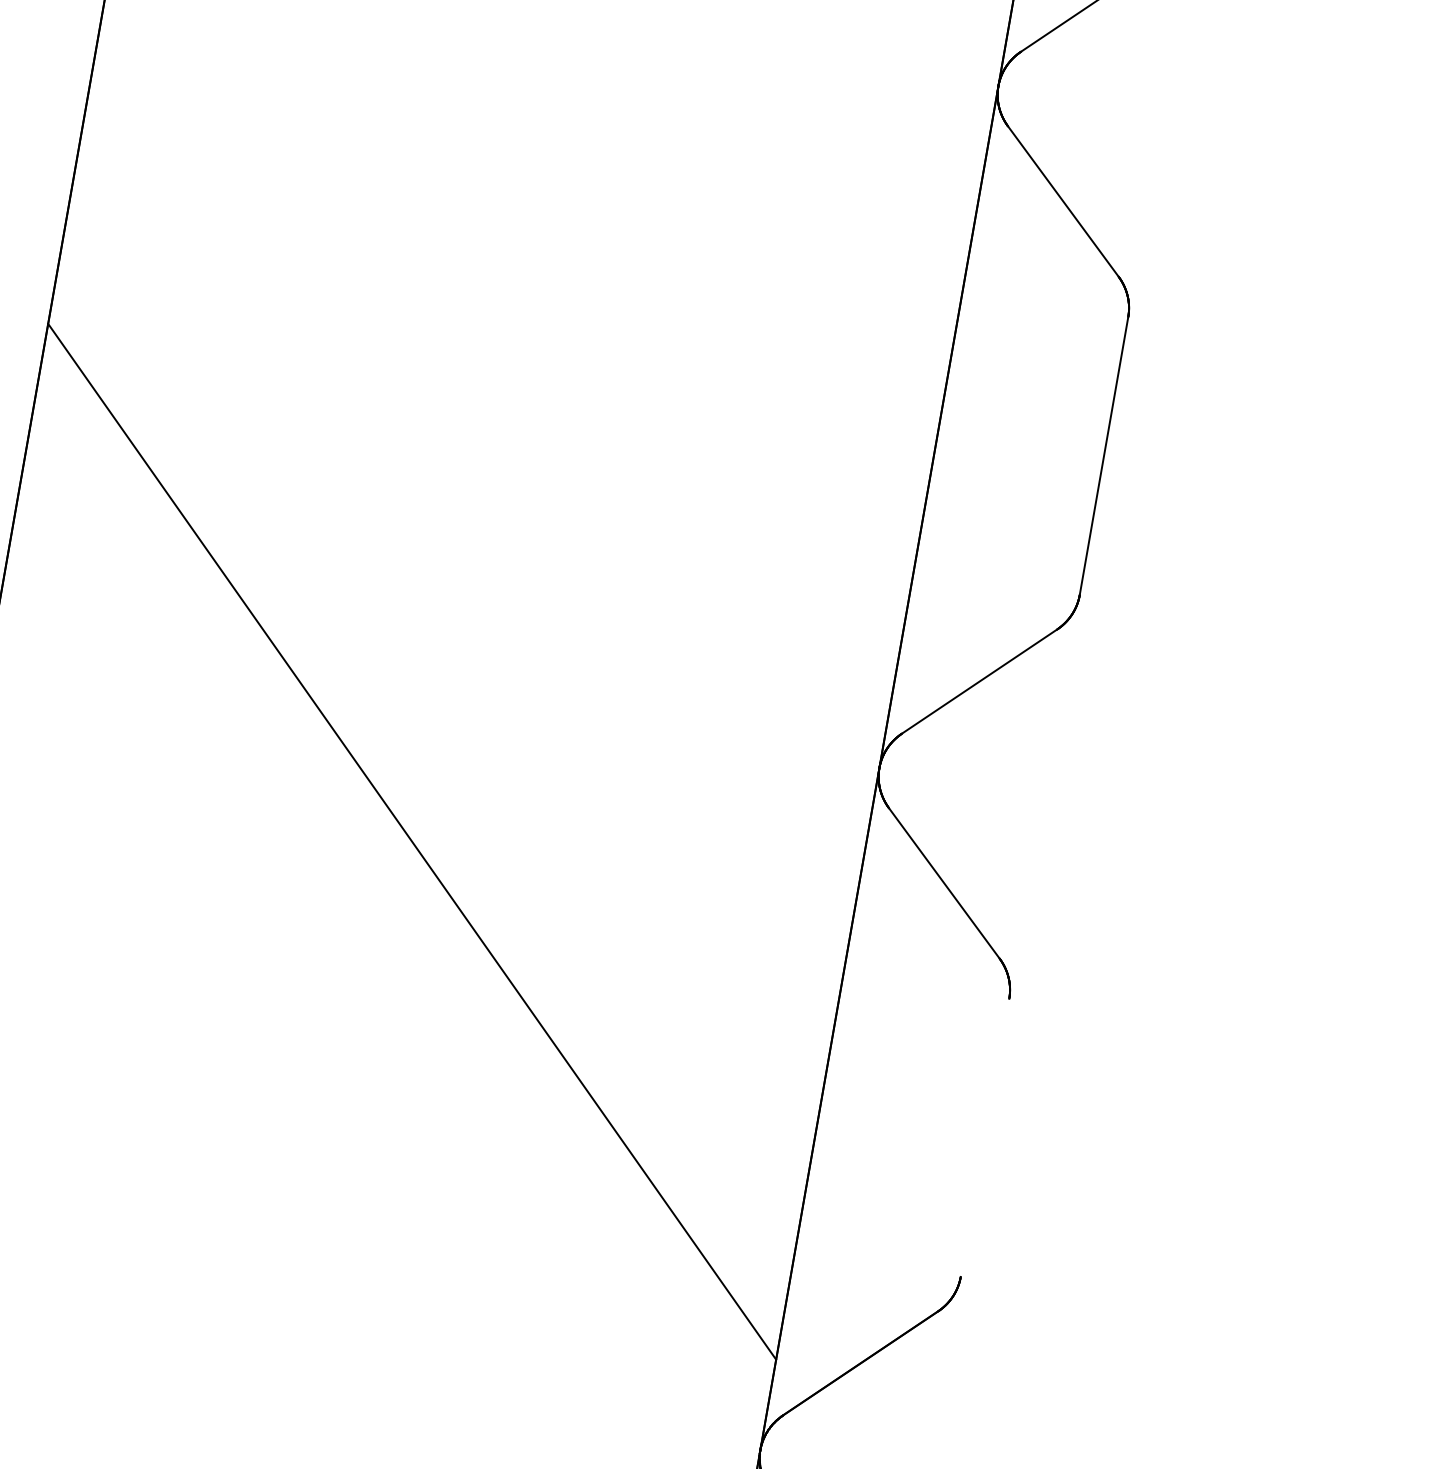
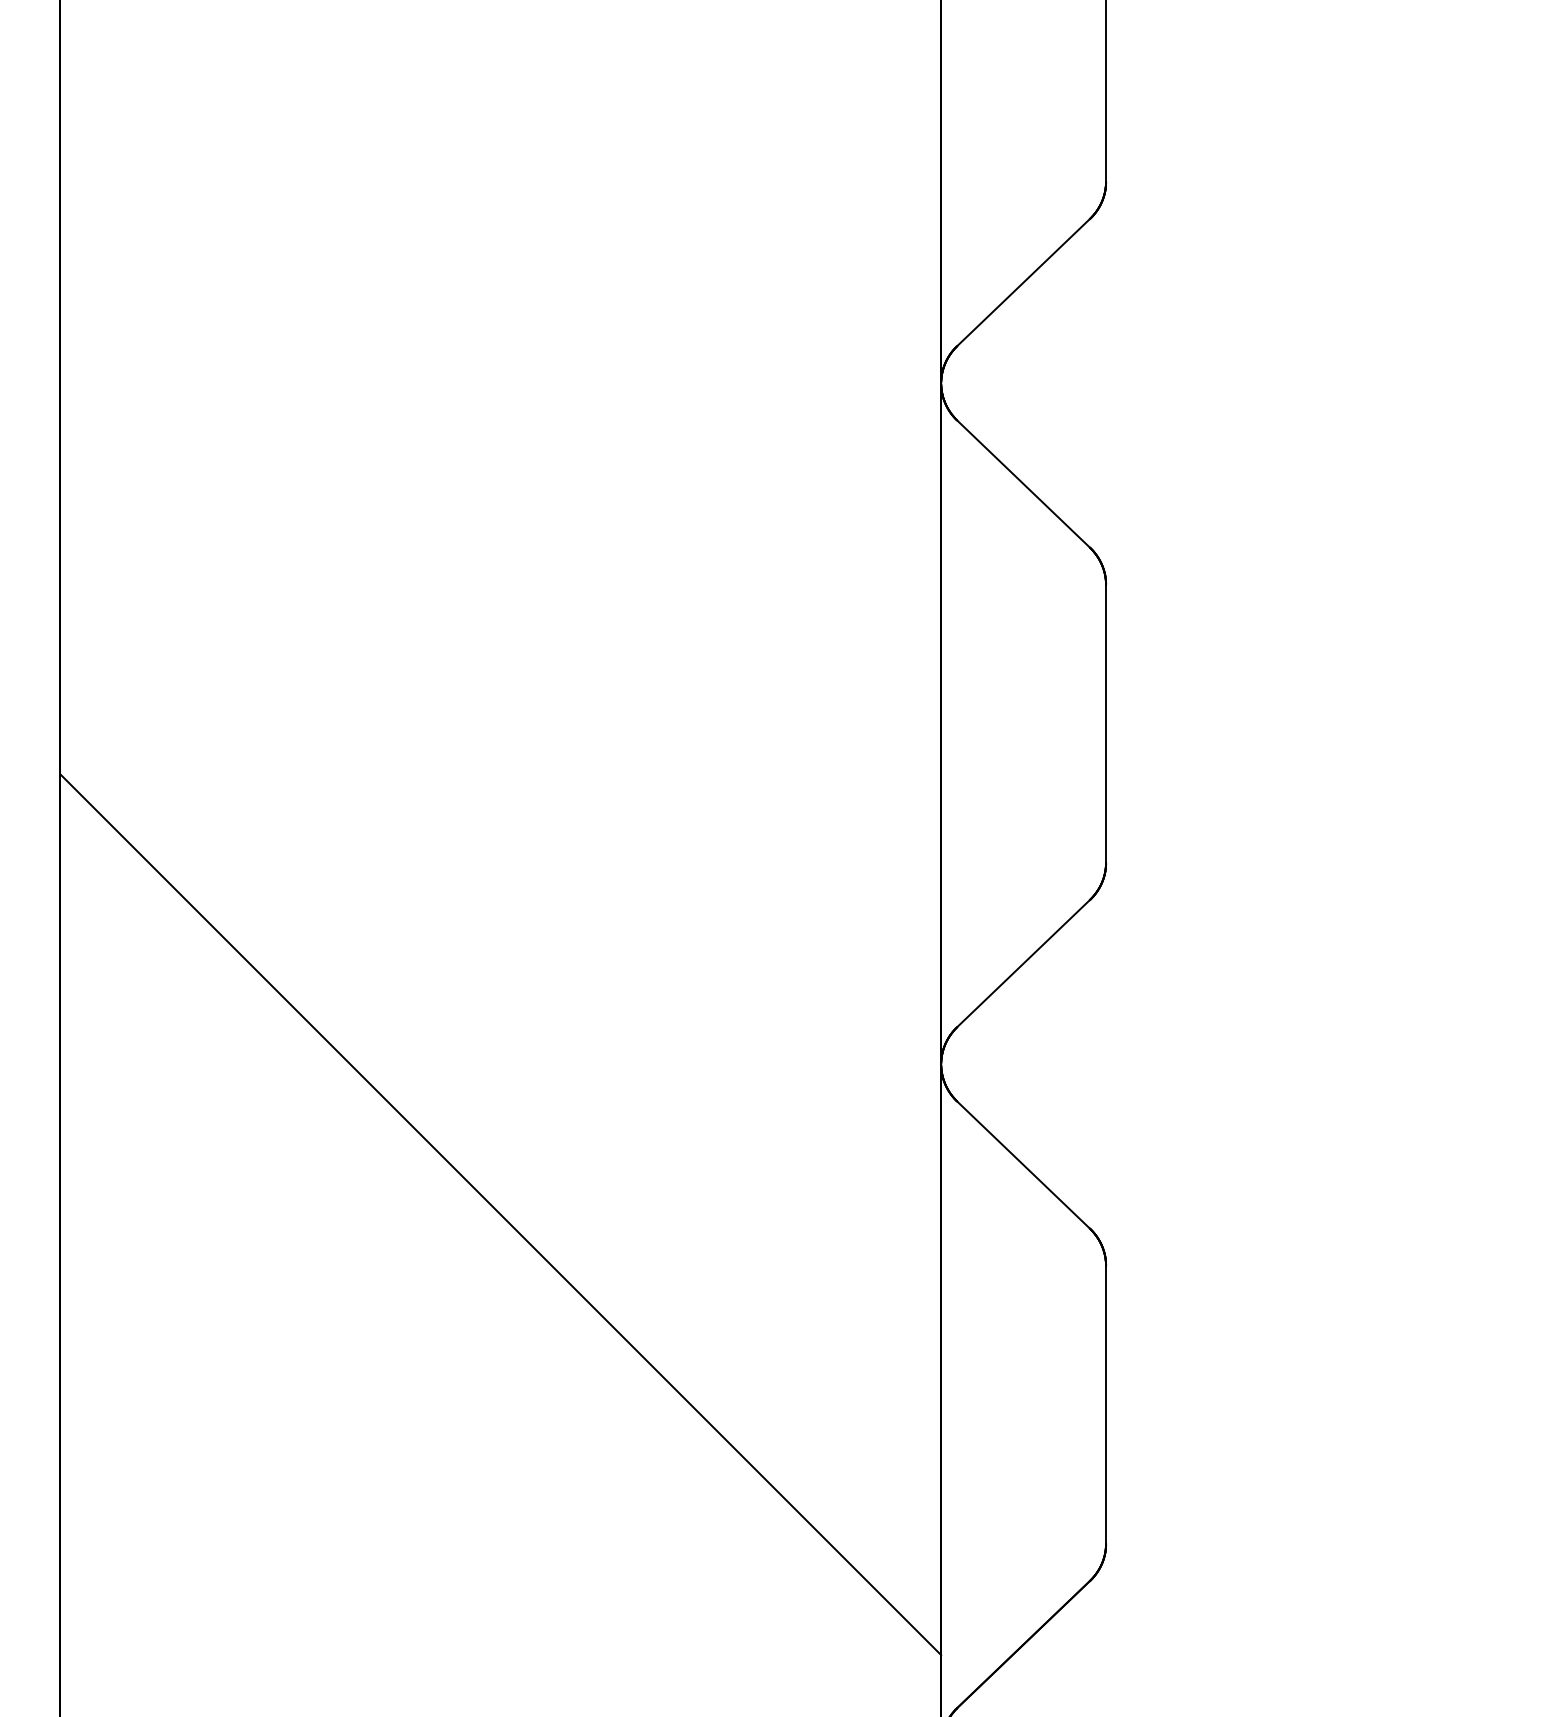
line: (985, 1137) -> (1106, 1404), added

